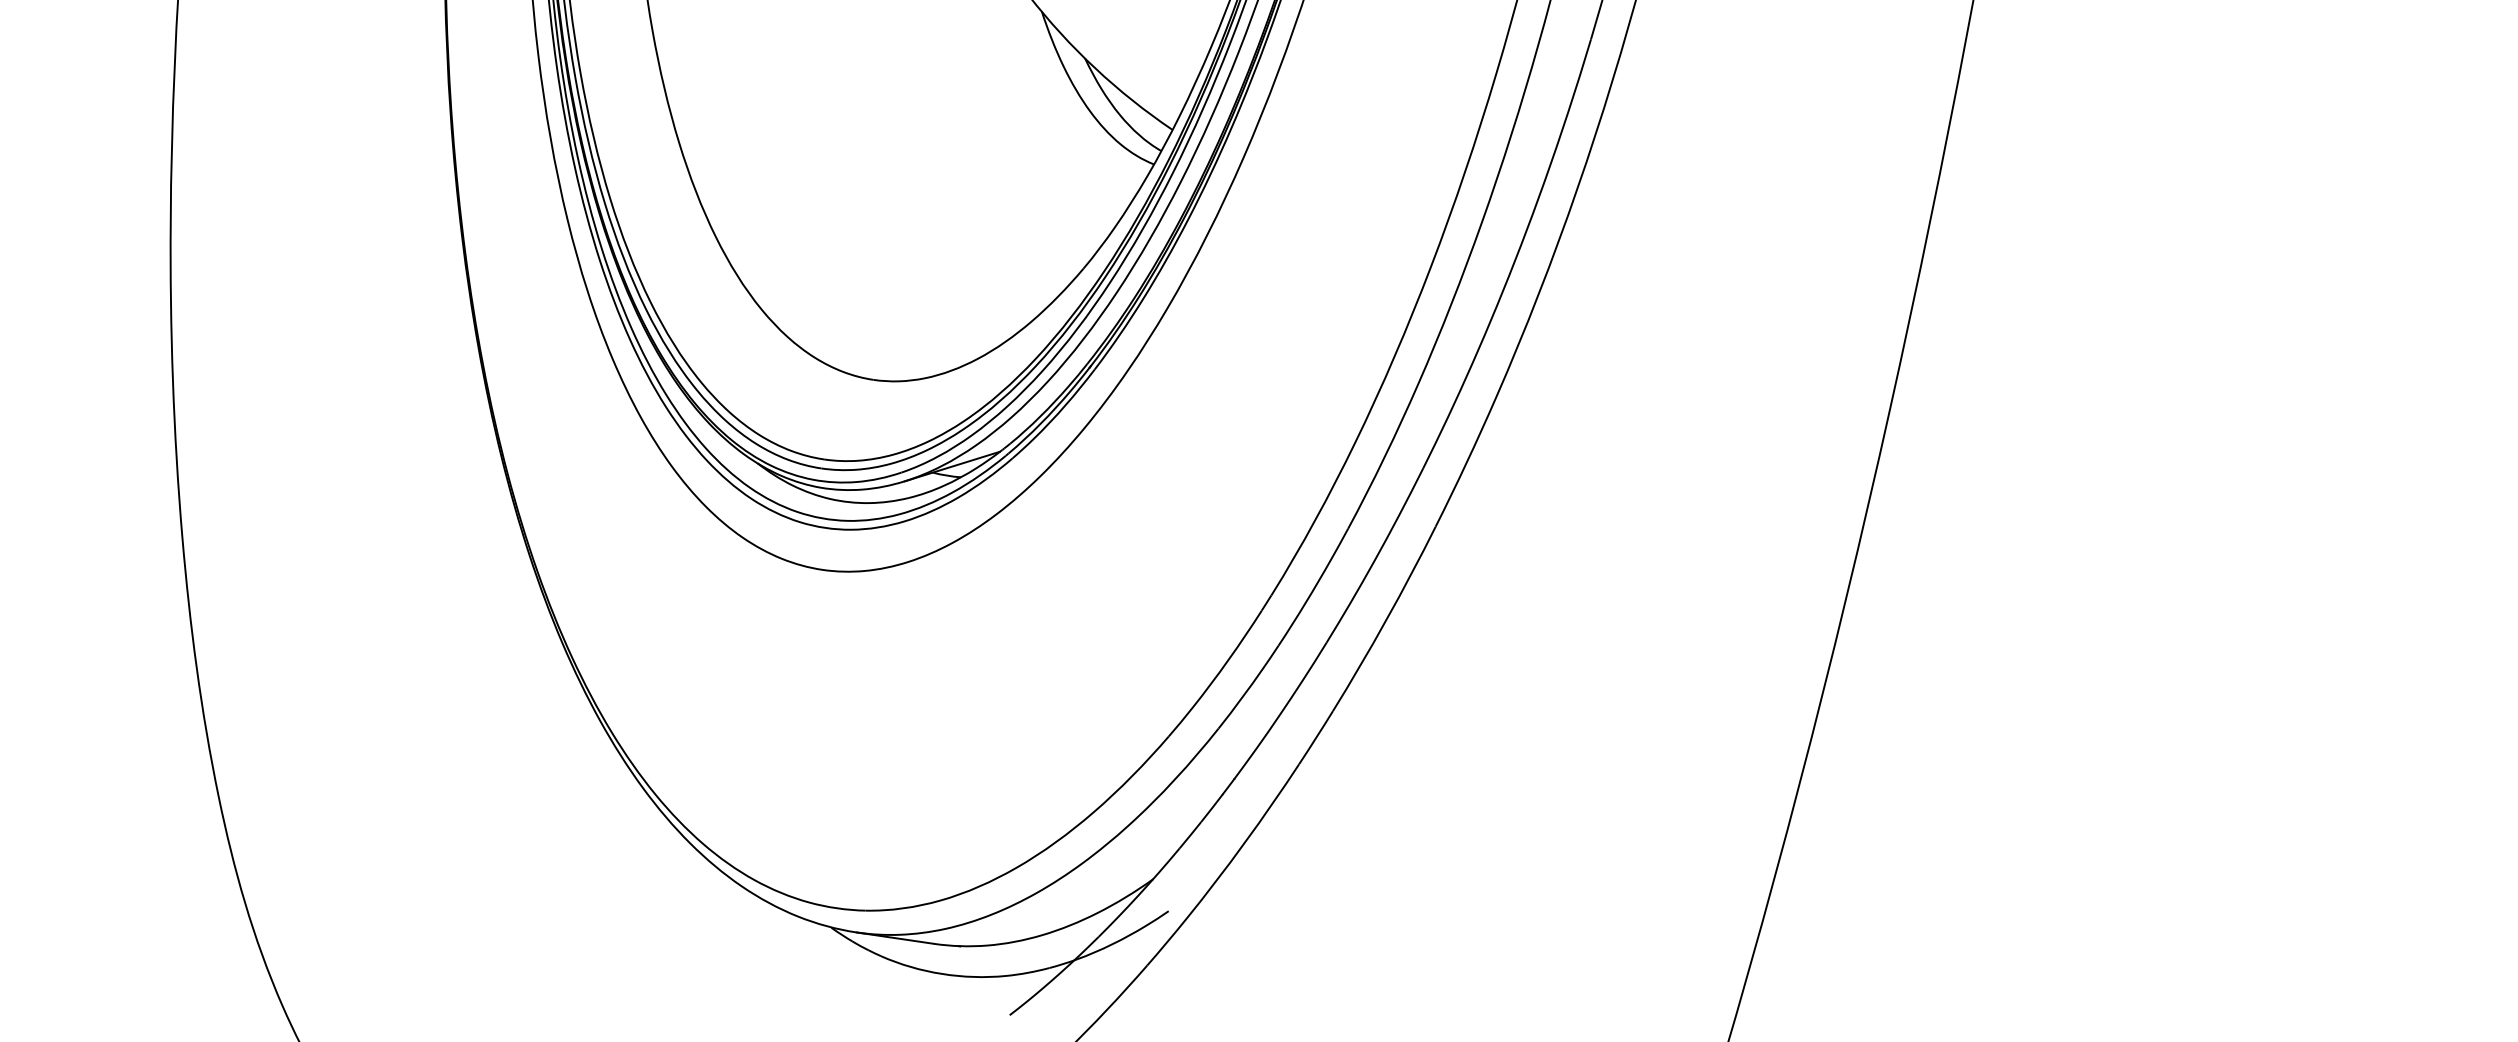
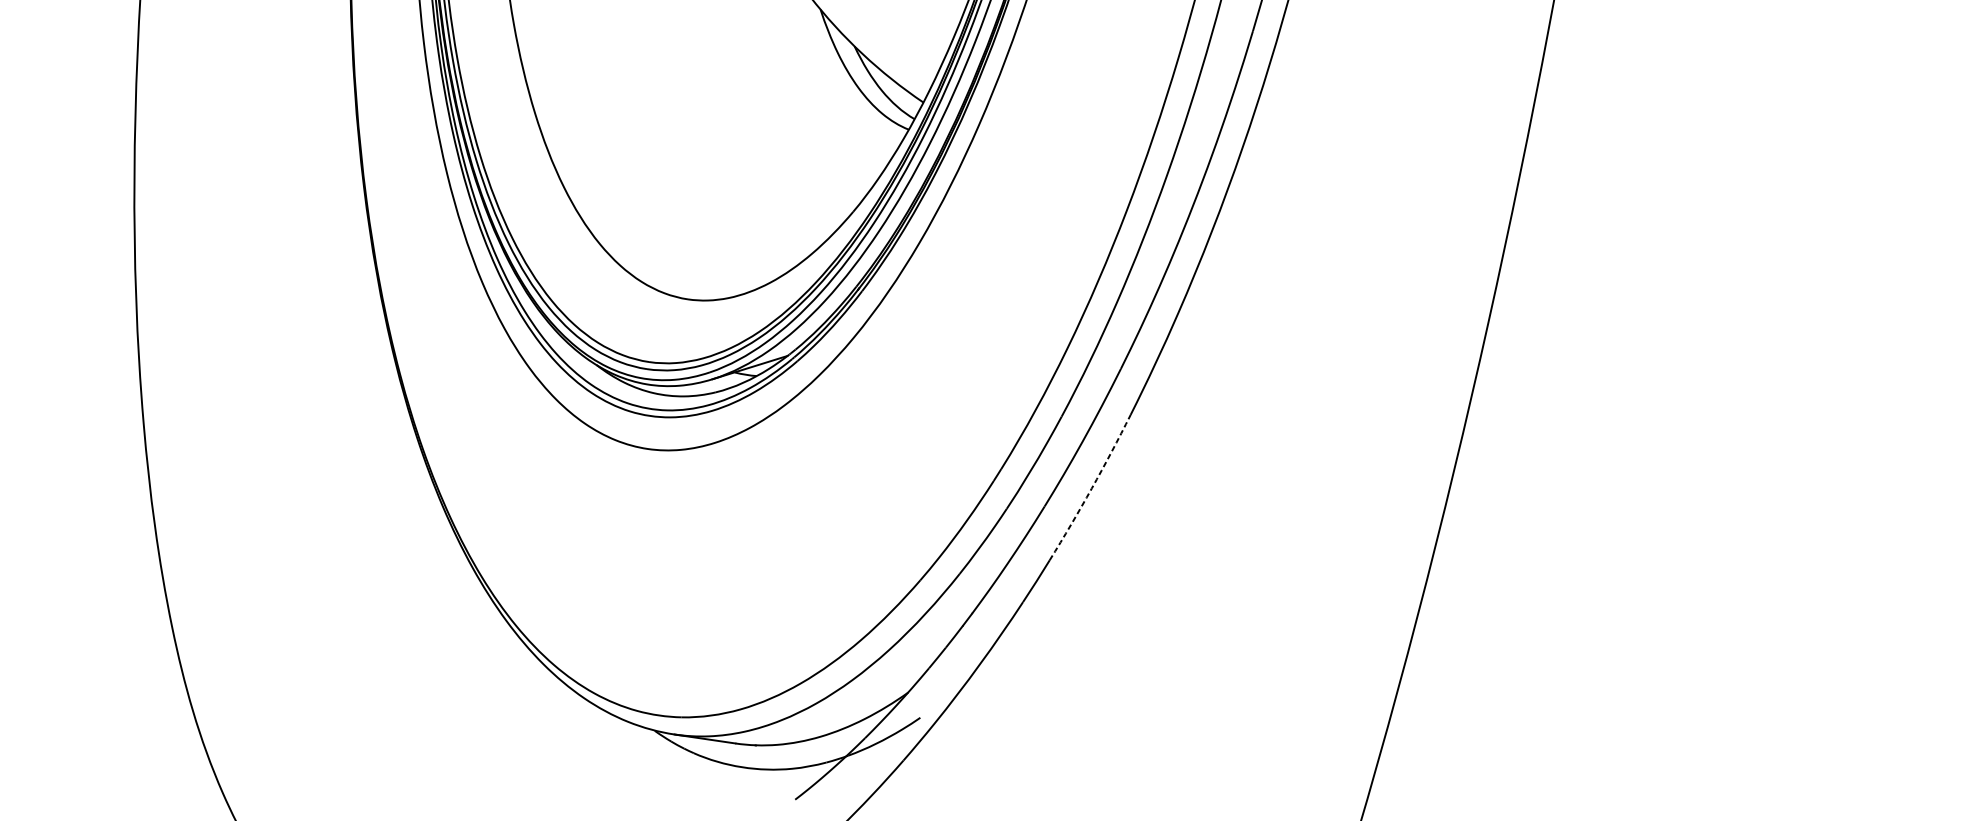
arc: (1386, 620) -> (1091, 488), solid -> dashed

